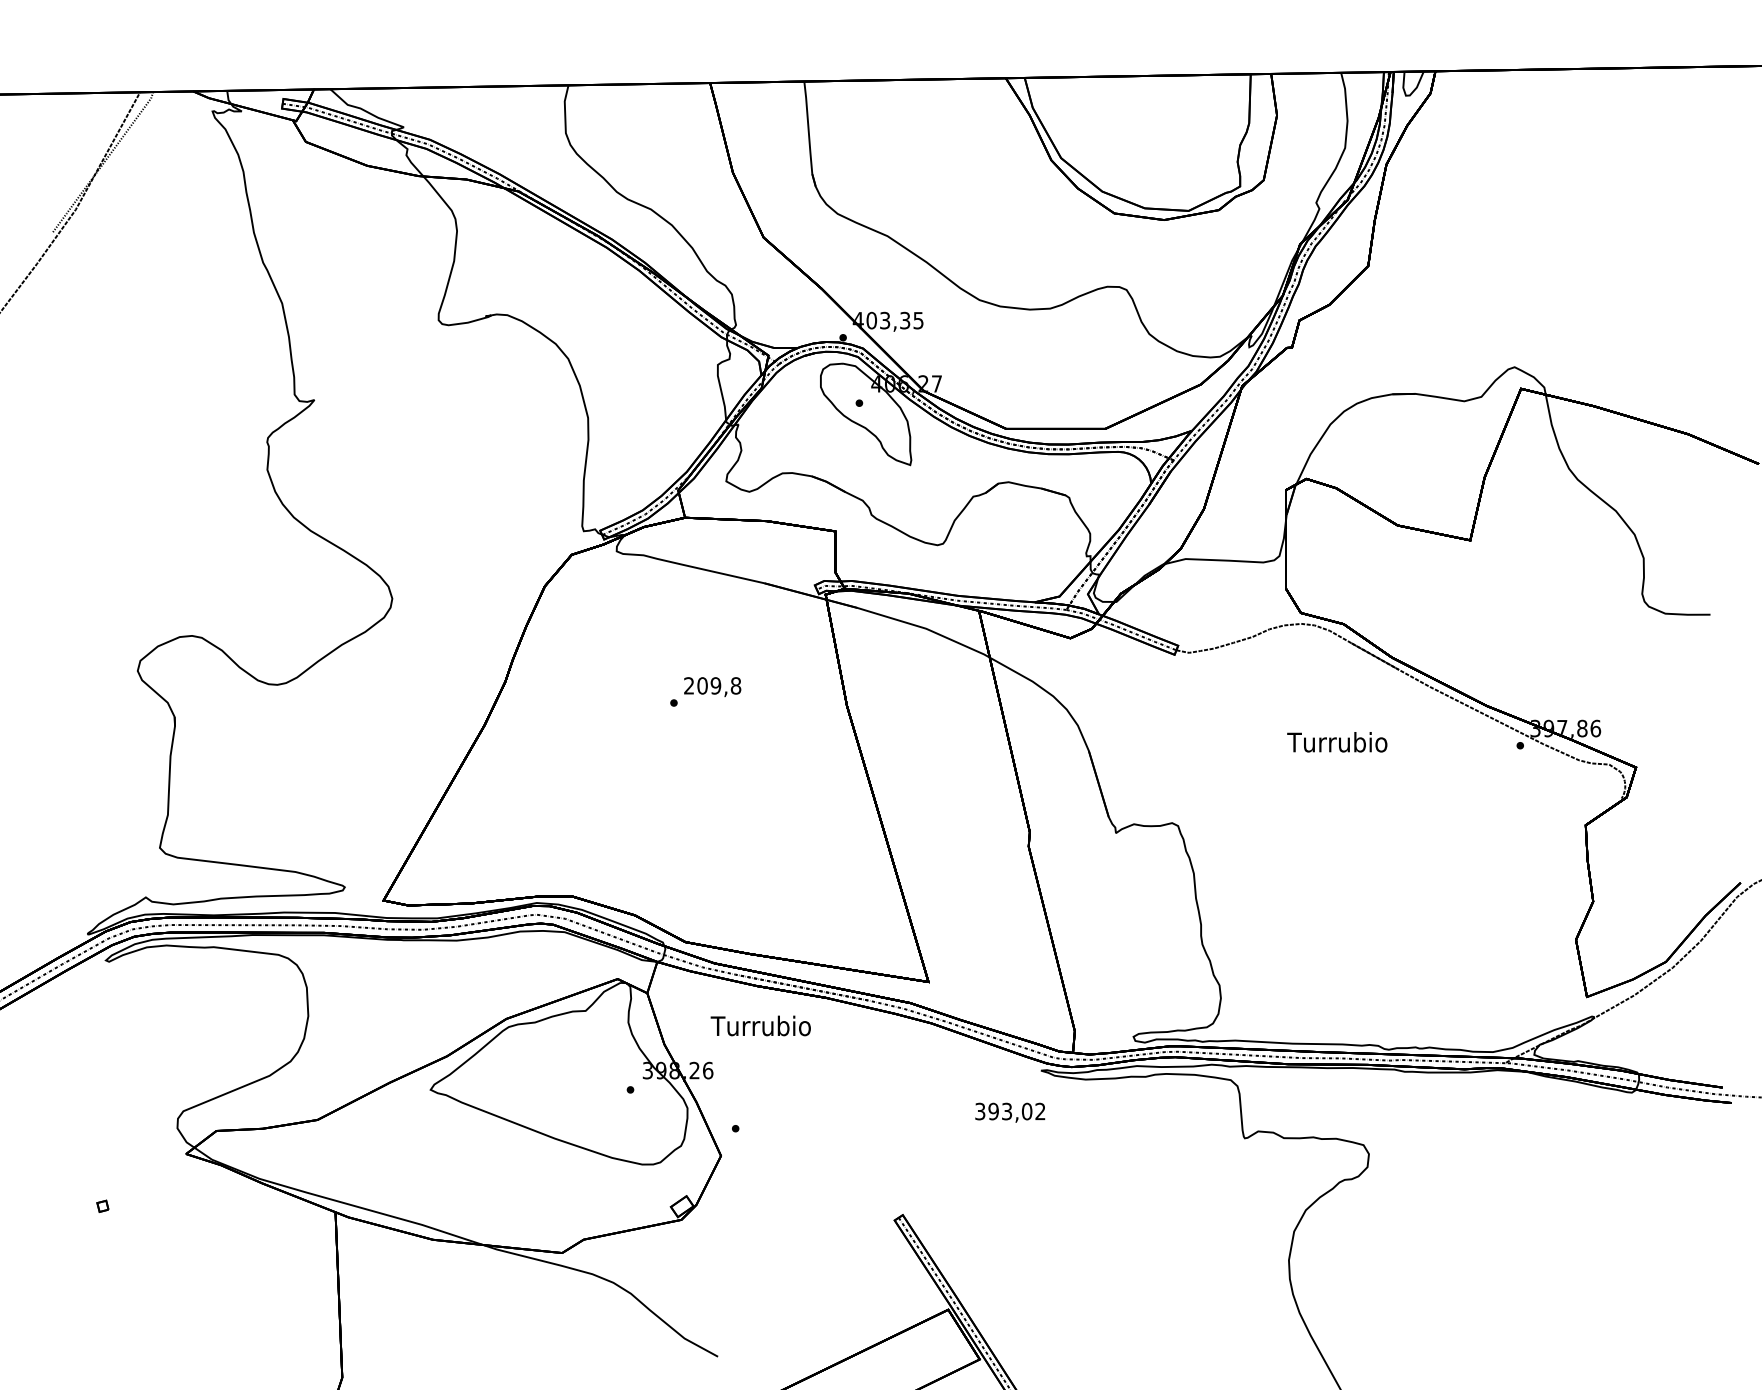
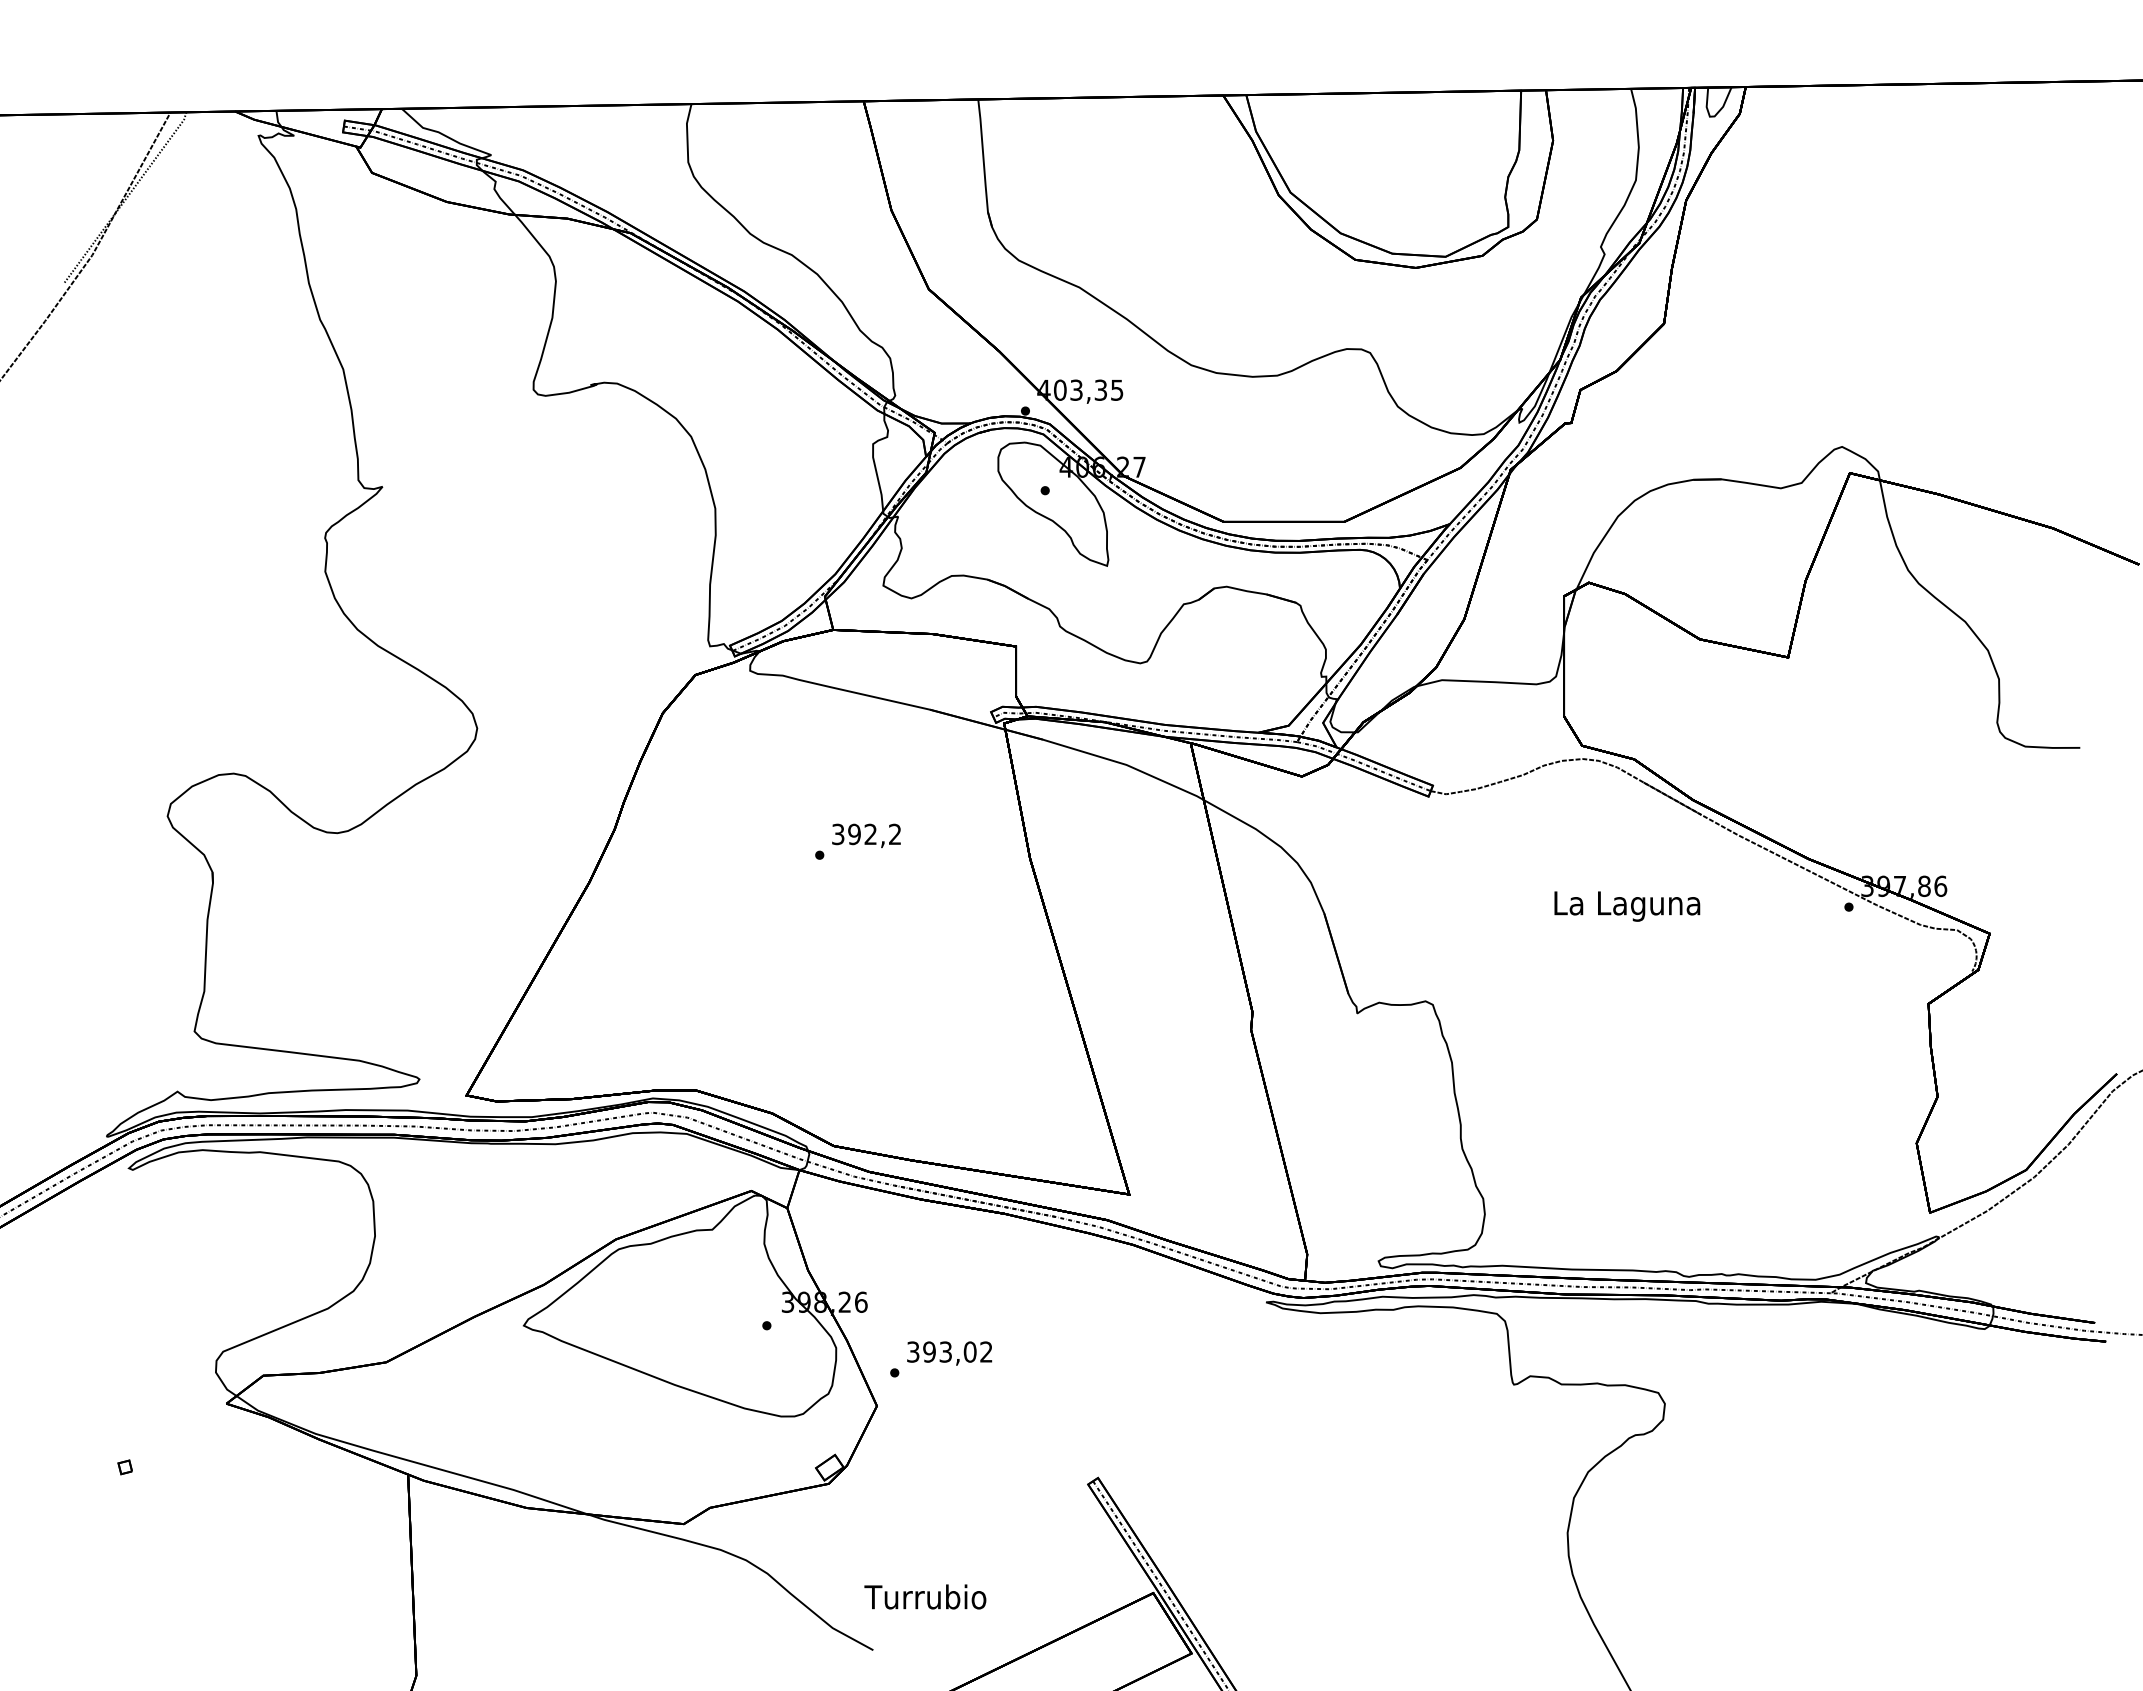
text: (712, 685) -> (866, 834), 209,8 -> 392,2
text: (1338, 744) -> (1627, 905), Turrubio -> La Laguna
text: (760, 1025) -> (925, 1596), moved
text: (1010, 1112) -> (949, 1353), moved

